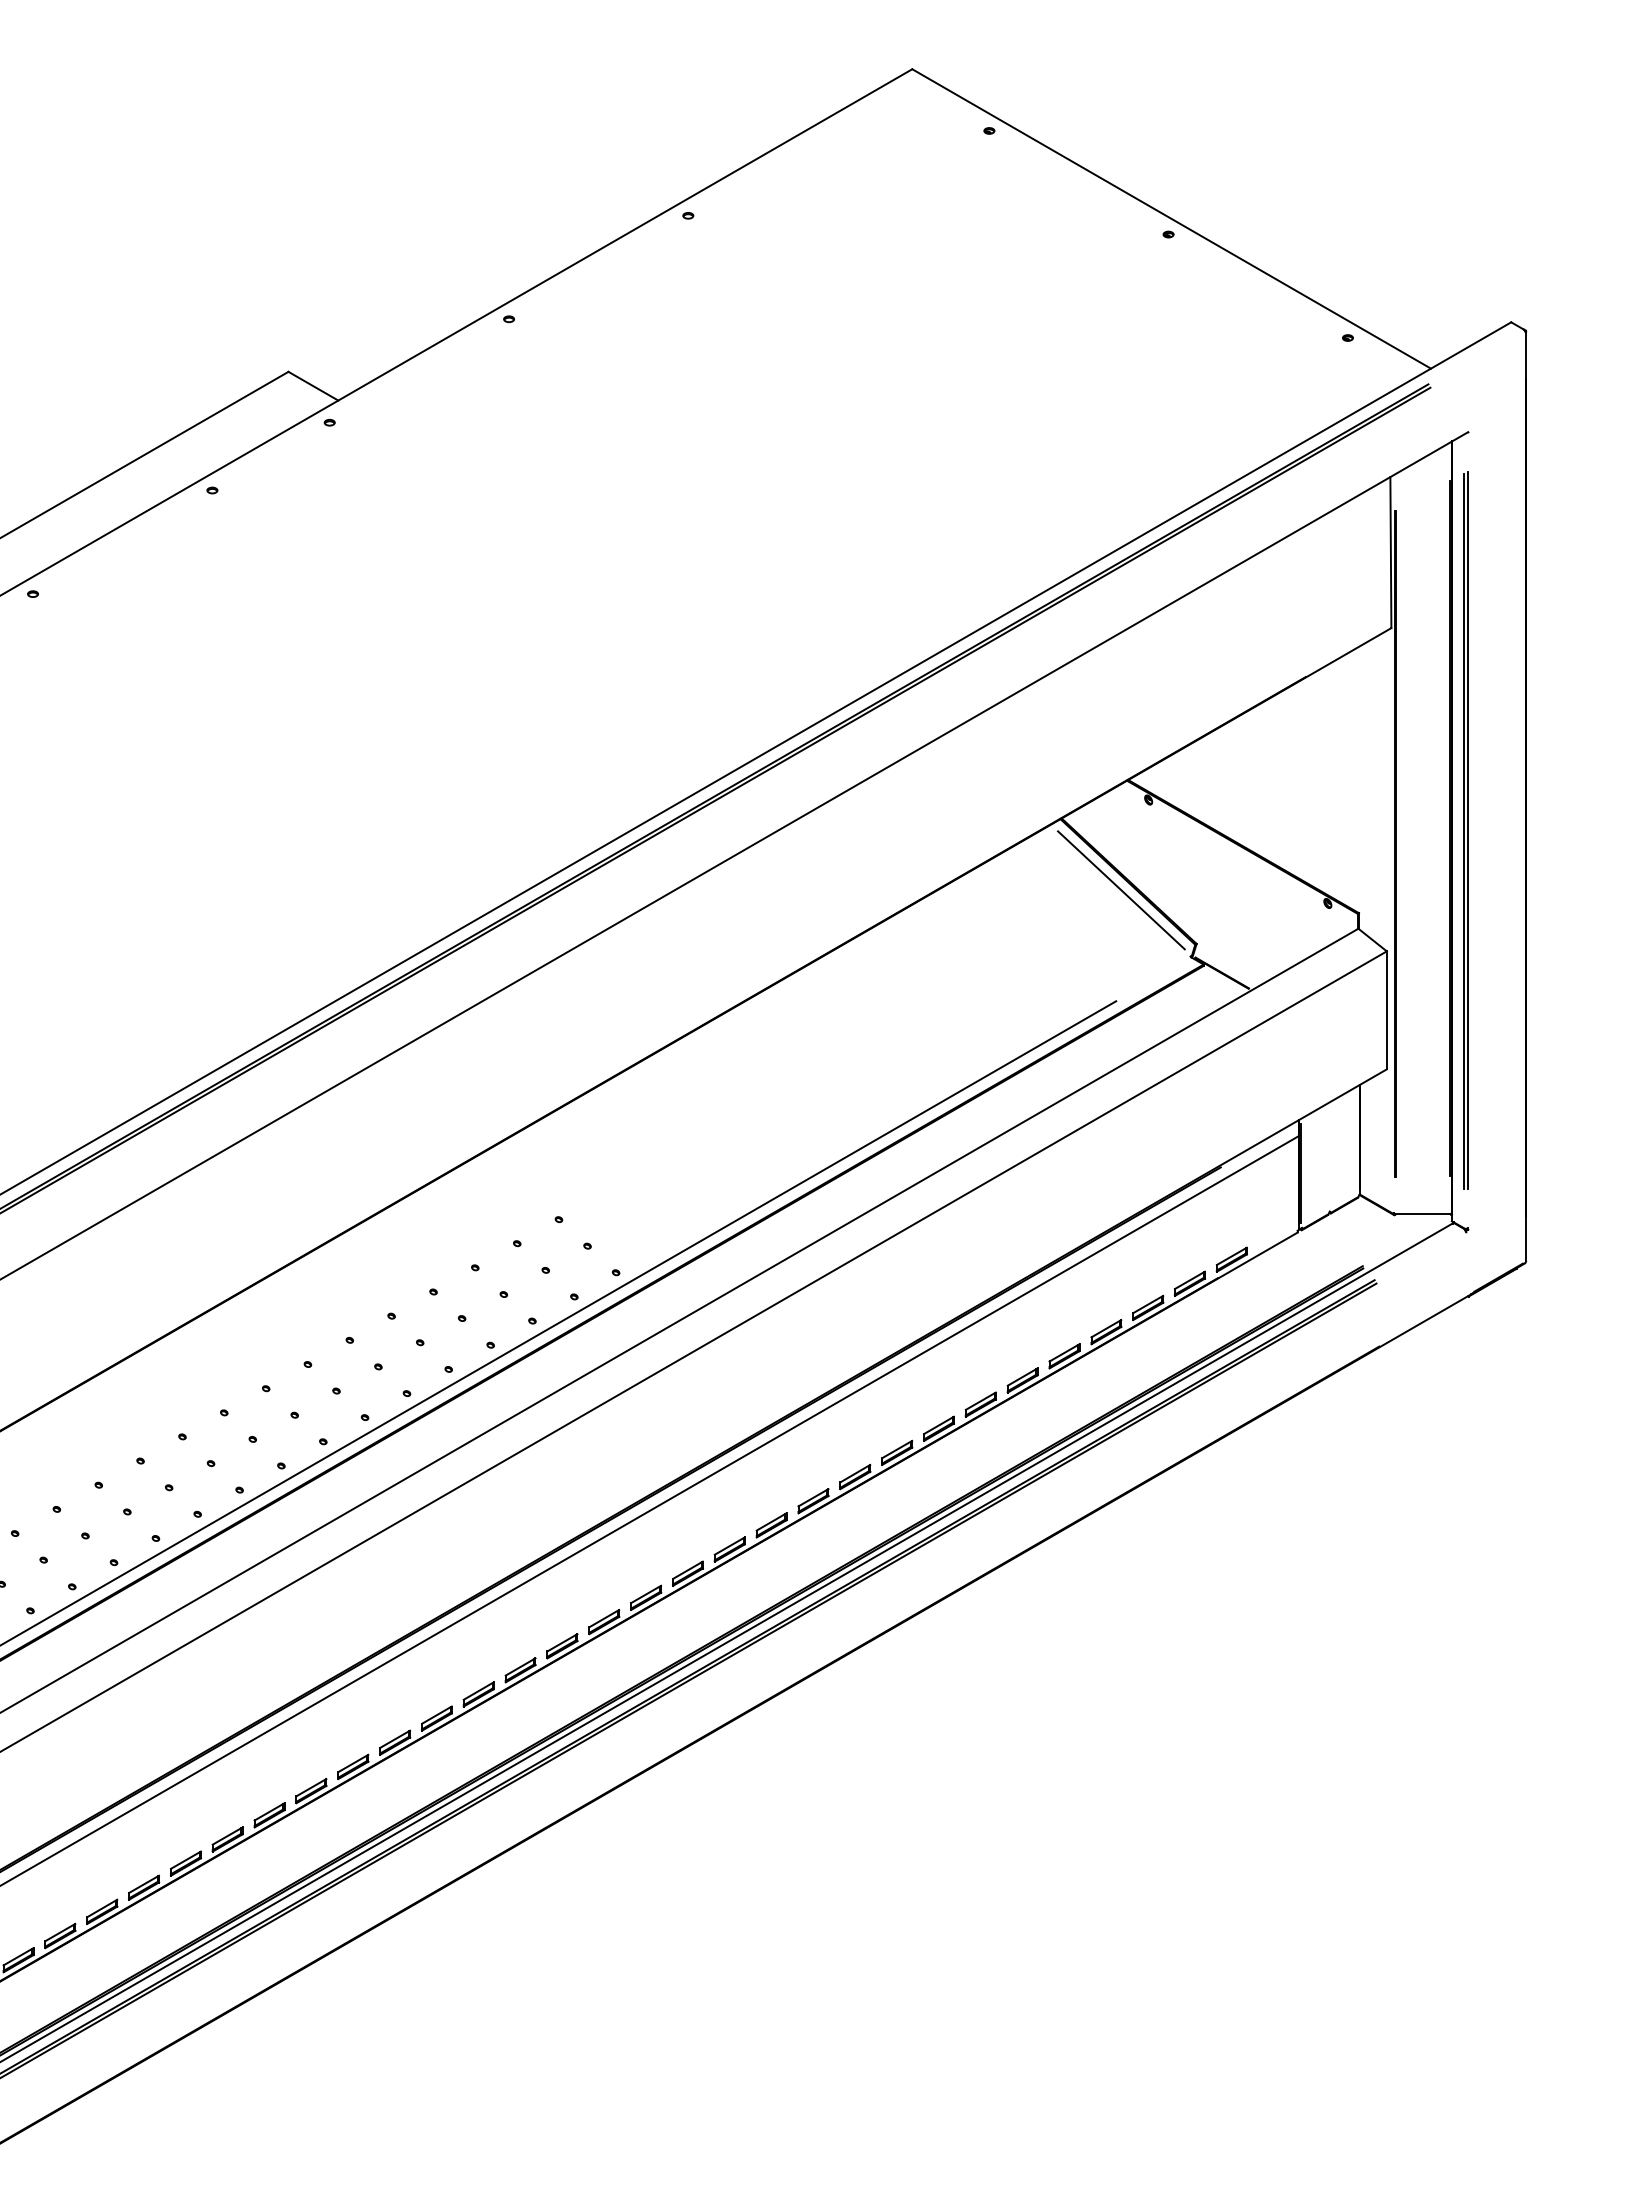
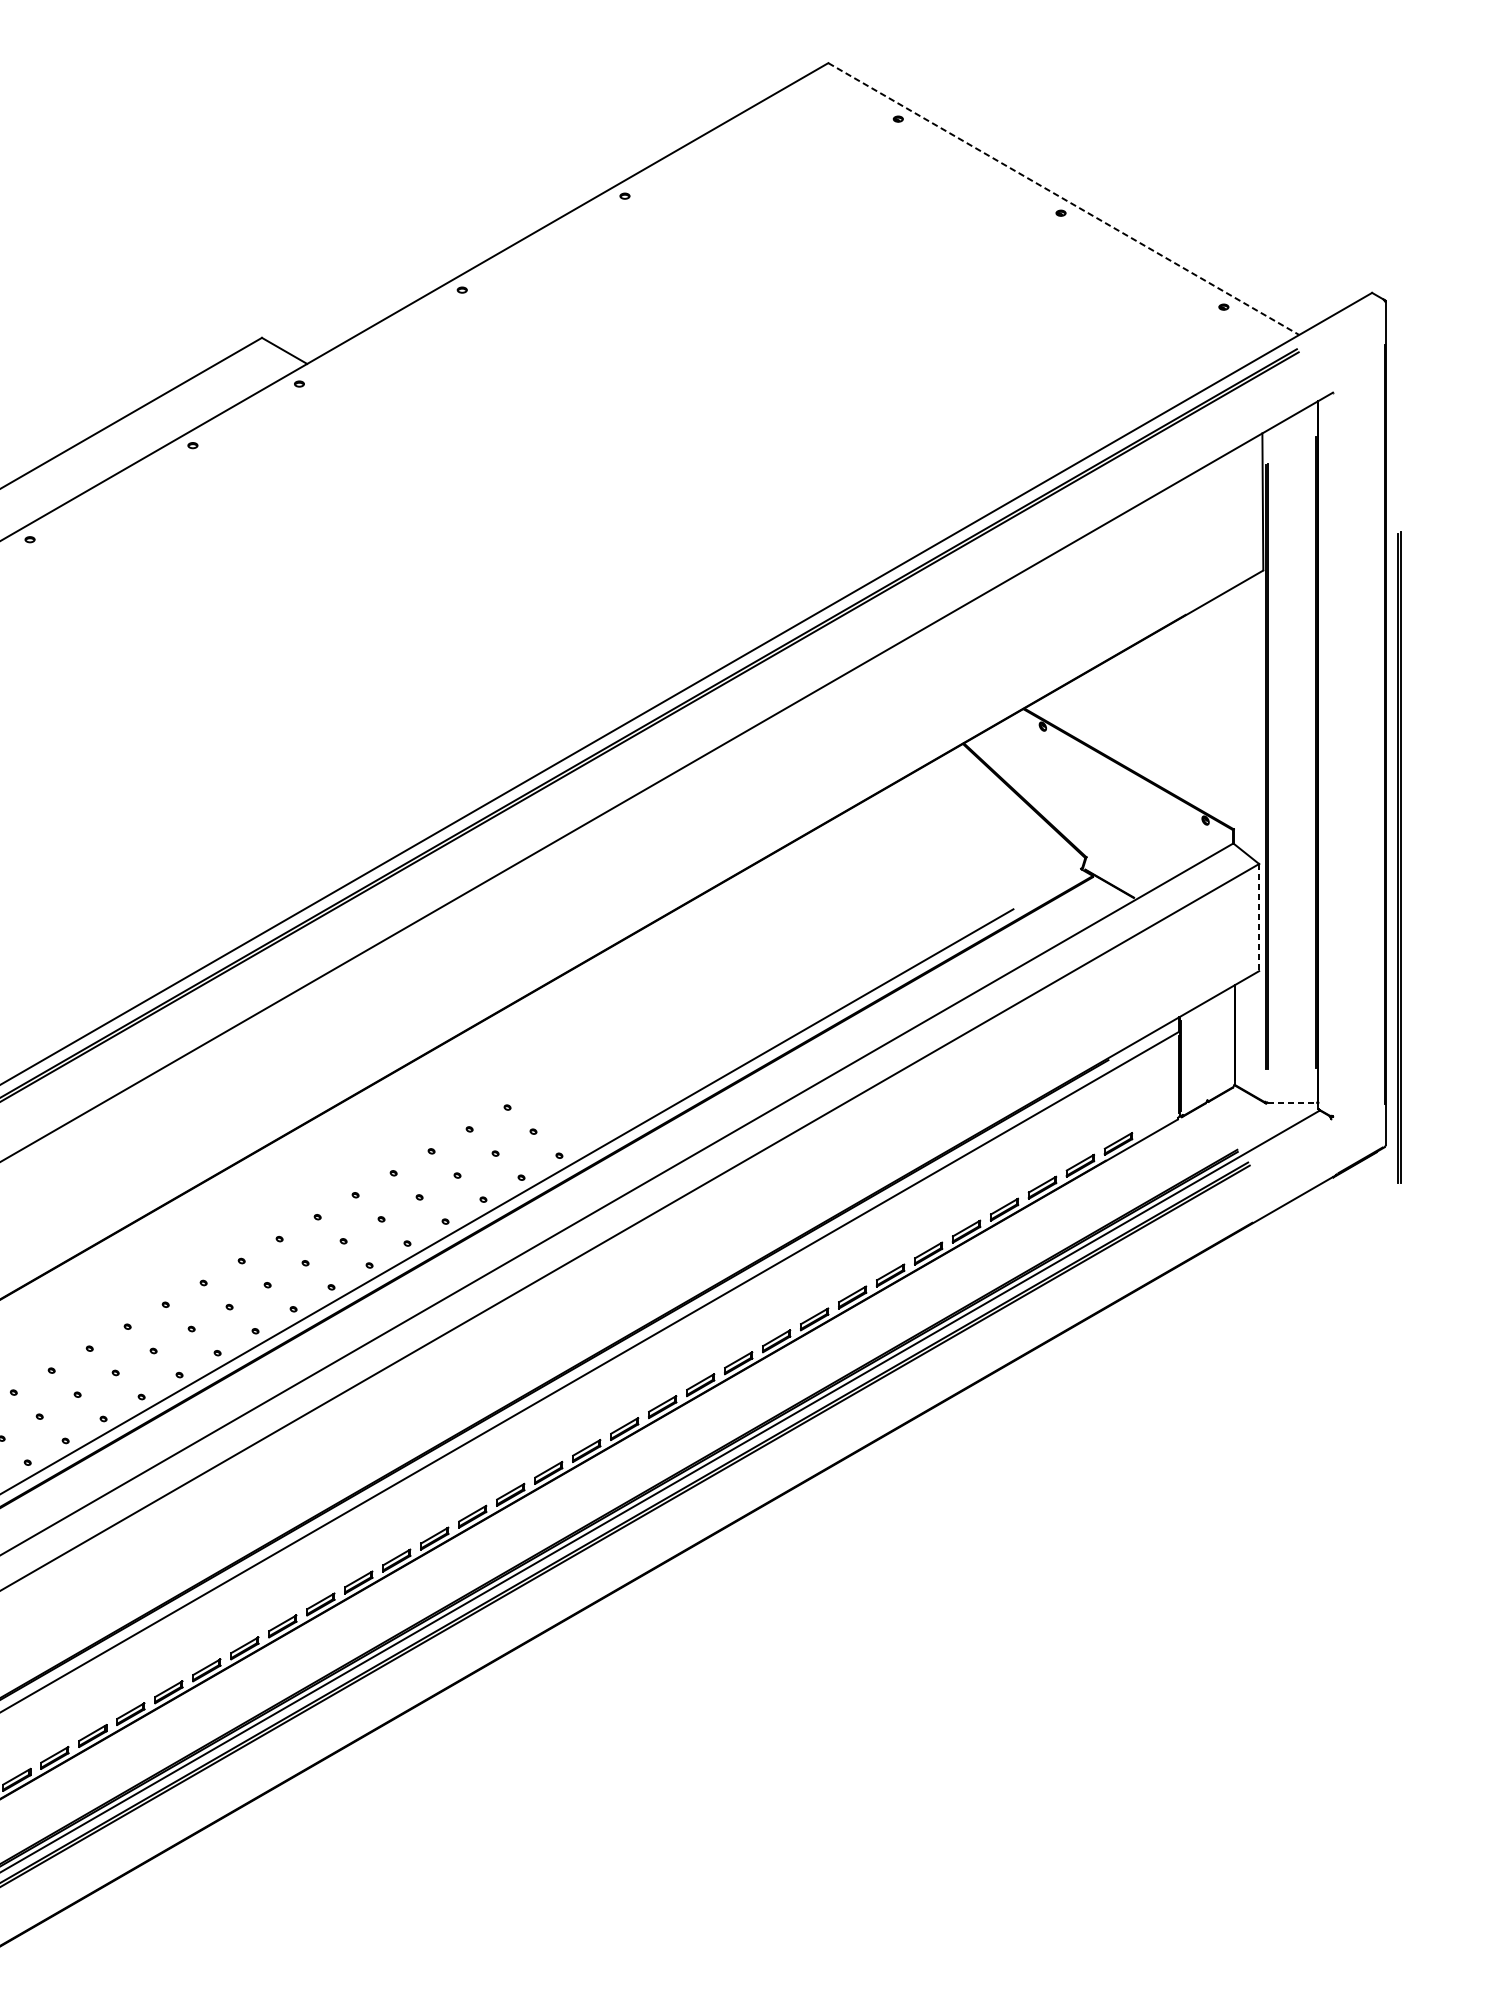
line: (1172, 219) -> (1064, 199), solid -> dashed
part: (1465, 830) -> (1398, 857), moved
line: (1121, 890) -> (1018, 808), removed
line: (1386, 1010) -> (1258, 917), solid -> dashed
line: (1423, 1214) -> (1292, 1102), solid -> dashed

